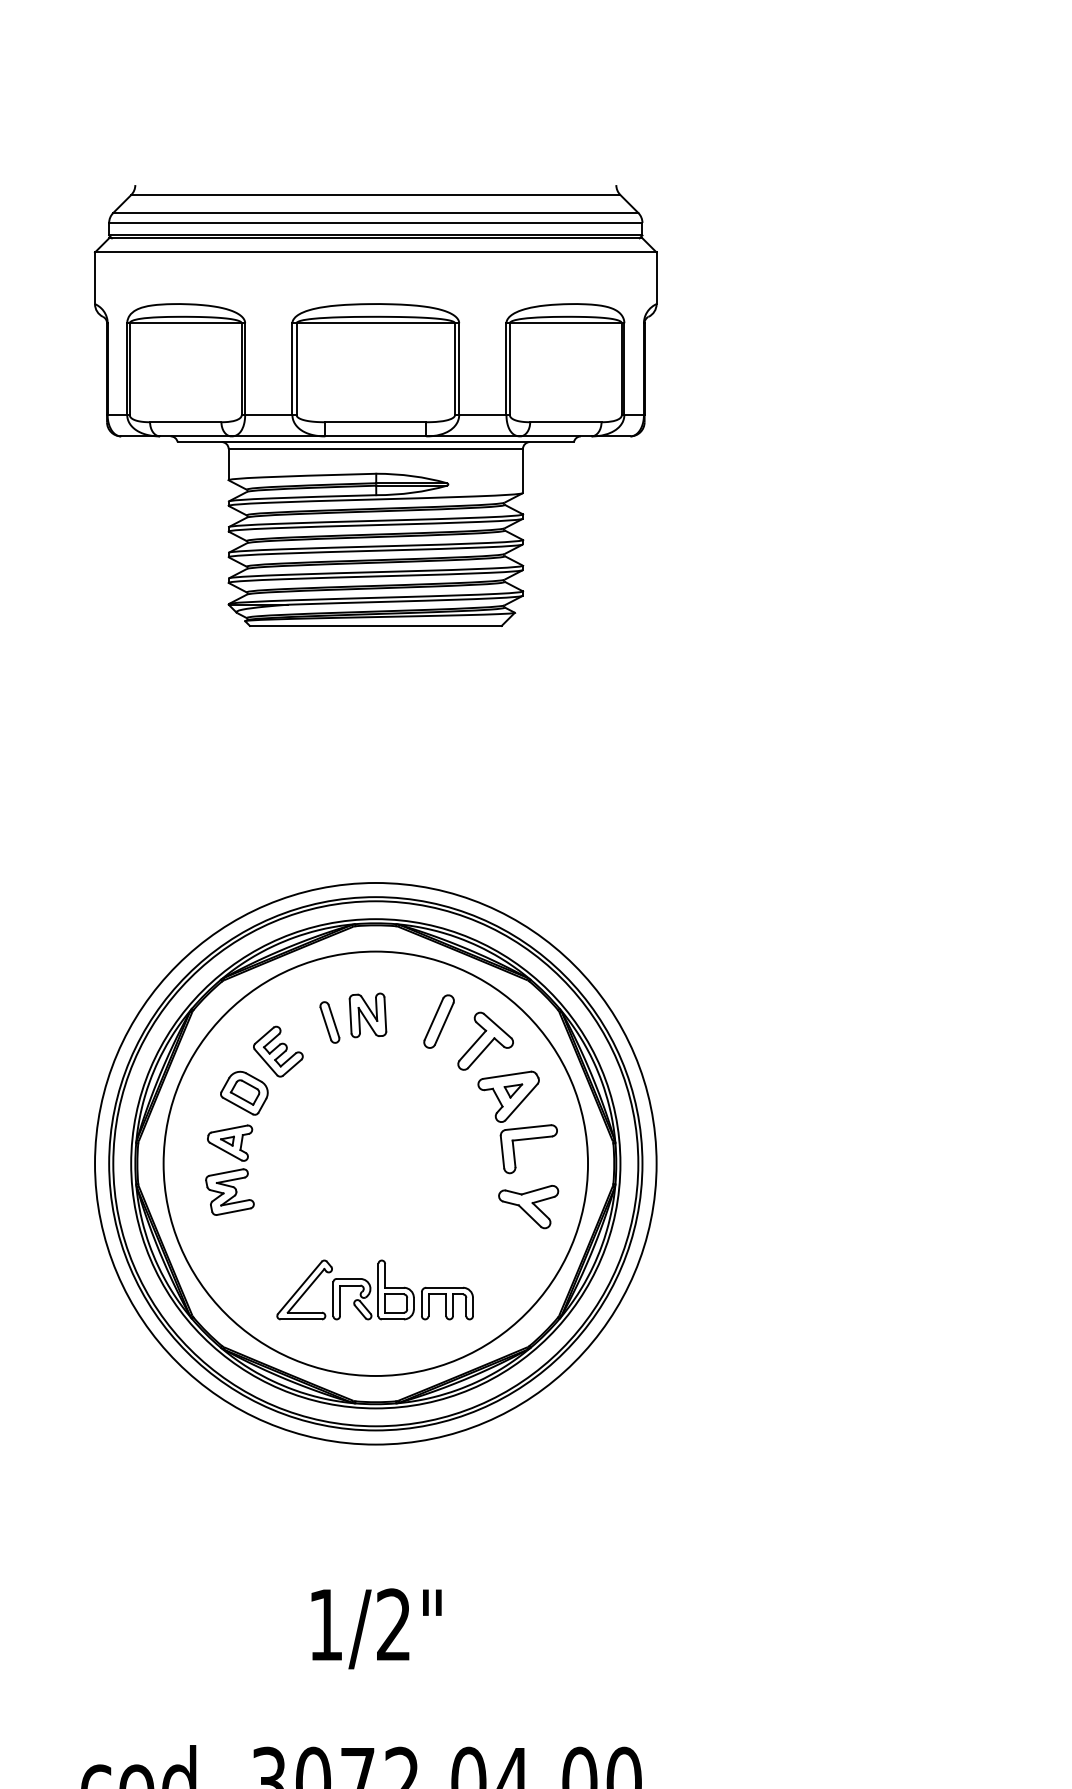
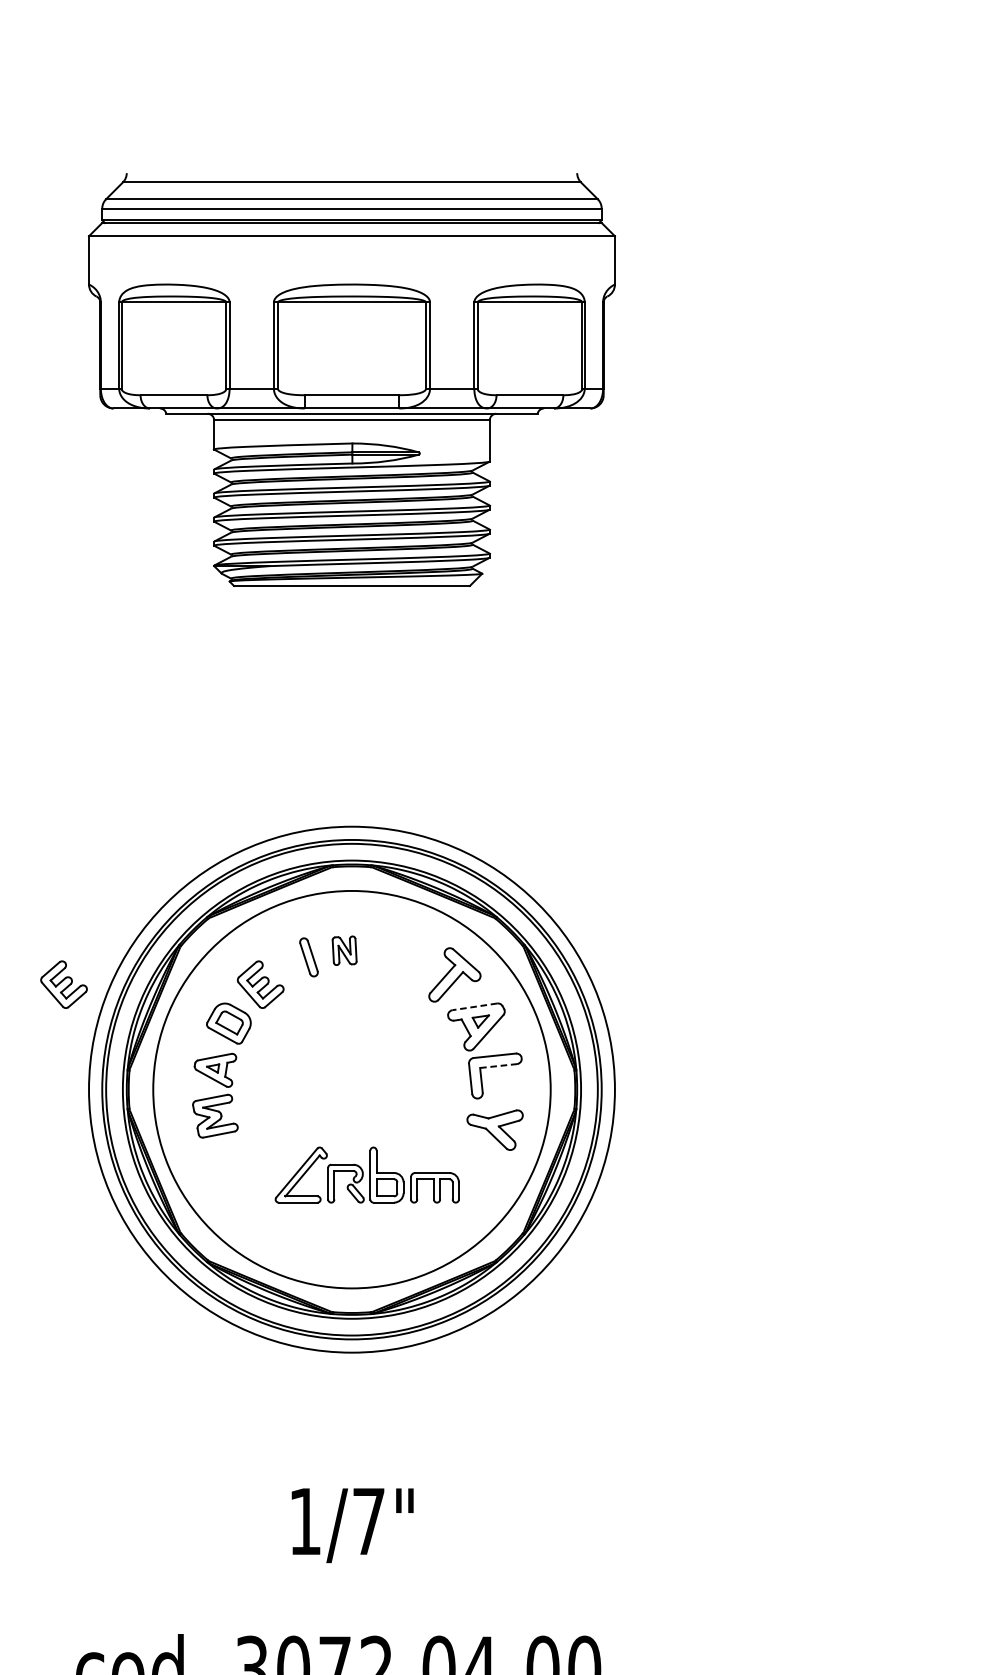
part: (367, 1015) -> (344, 950), size x0.7
part: (438, 1021) -> (410, 956), removed
part: (68, 1051) -> (64, 984), added
line: (506, 1075) -> (474, 1007), solid -> dashed
line: (532, 1138) -> (498, 1066), solid -> dashed
part: (374, 1289) -> (366, 1174), moved
text: (393, 1624) -> (368, 1521), 1/2" -> 1/7"

